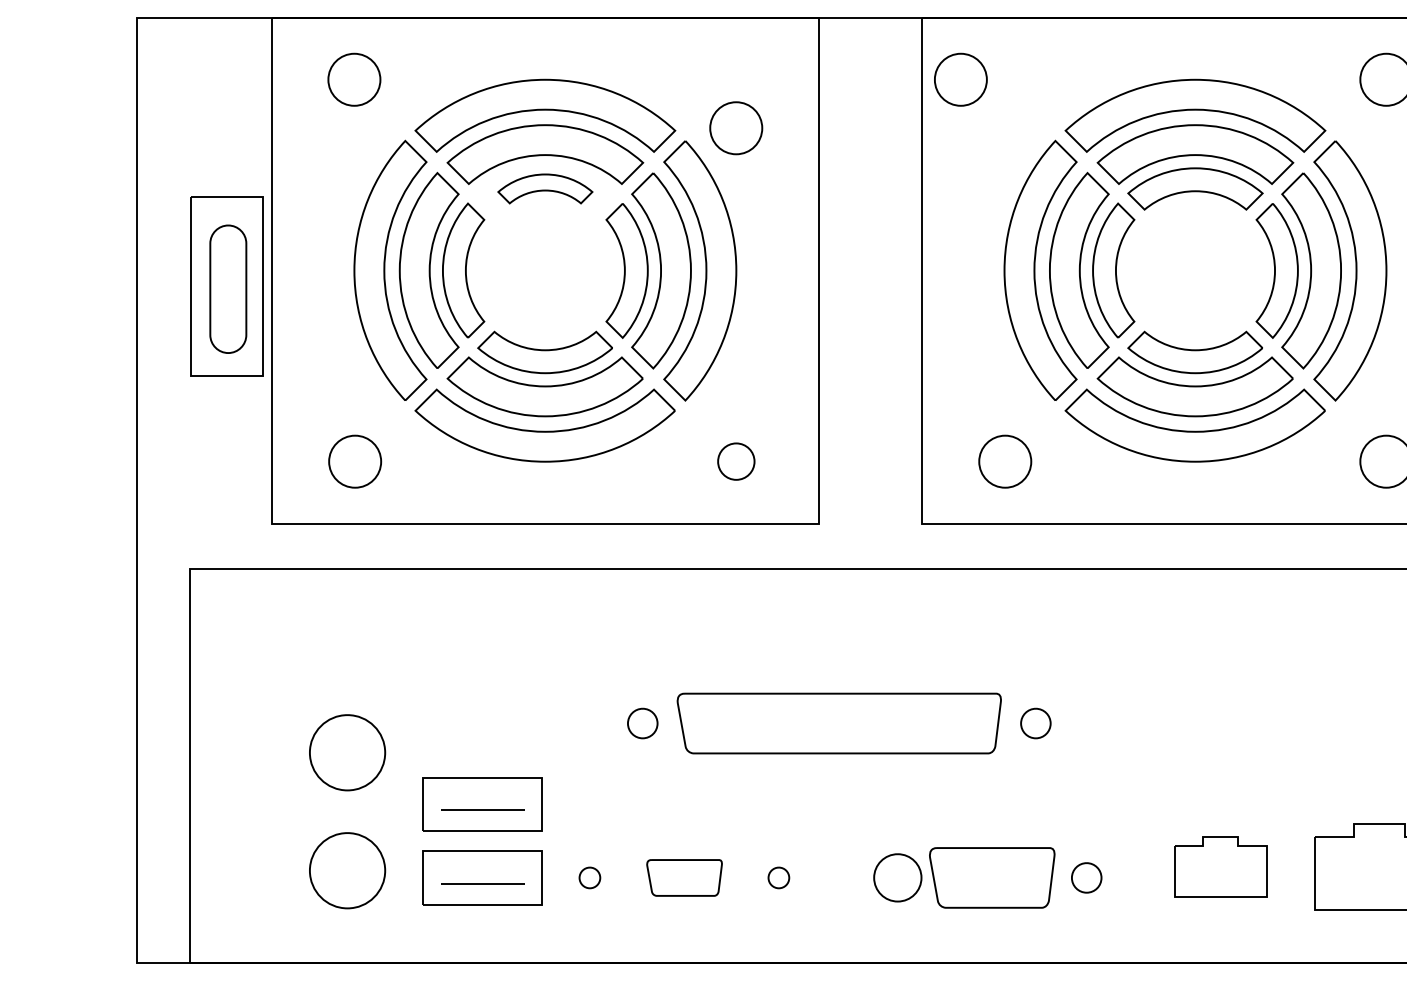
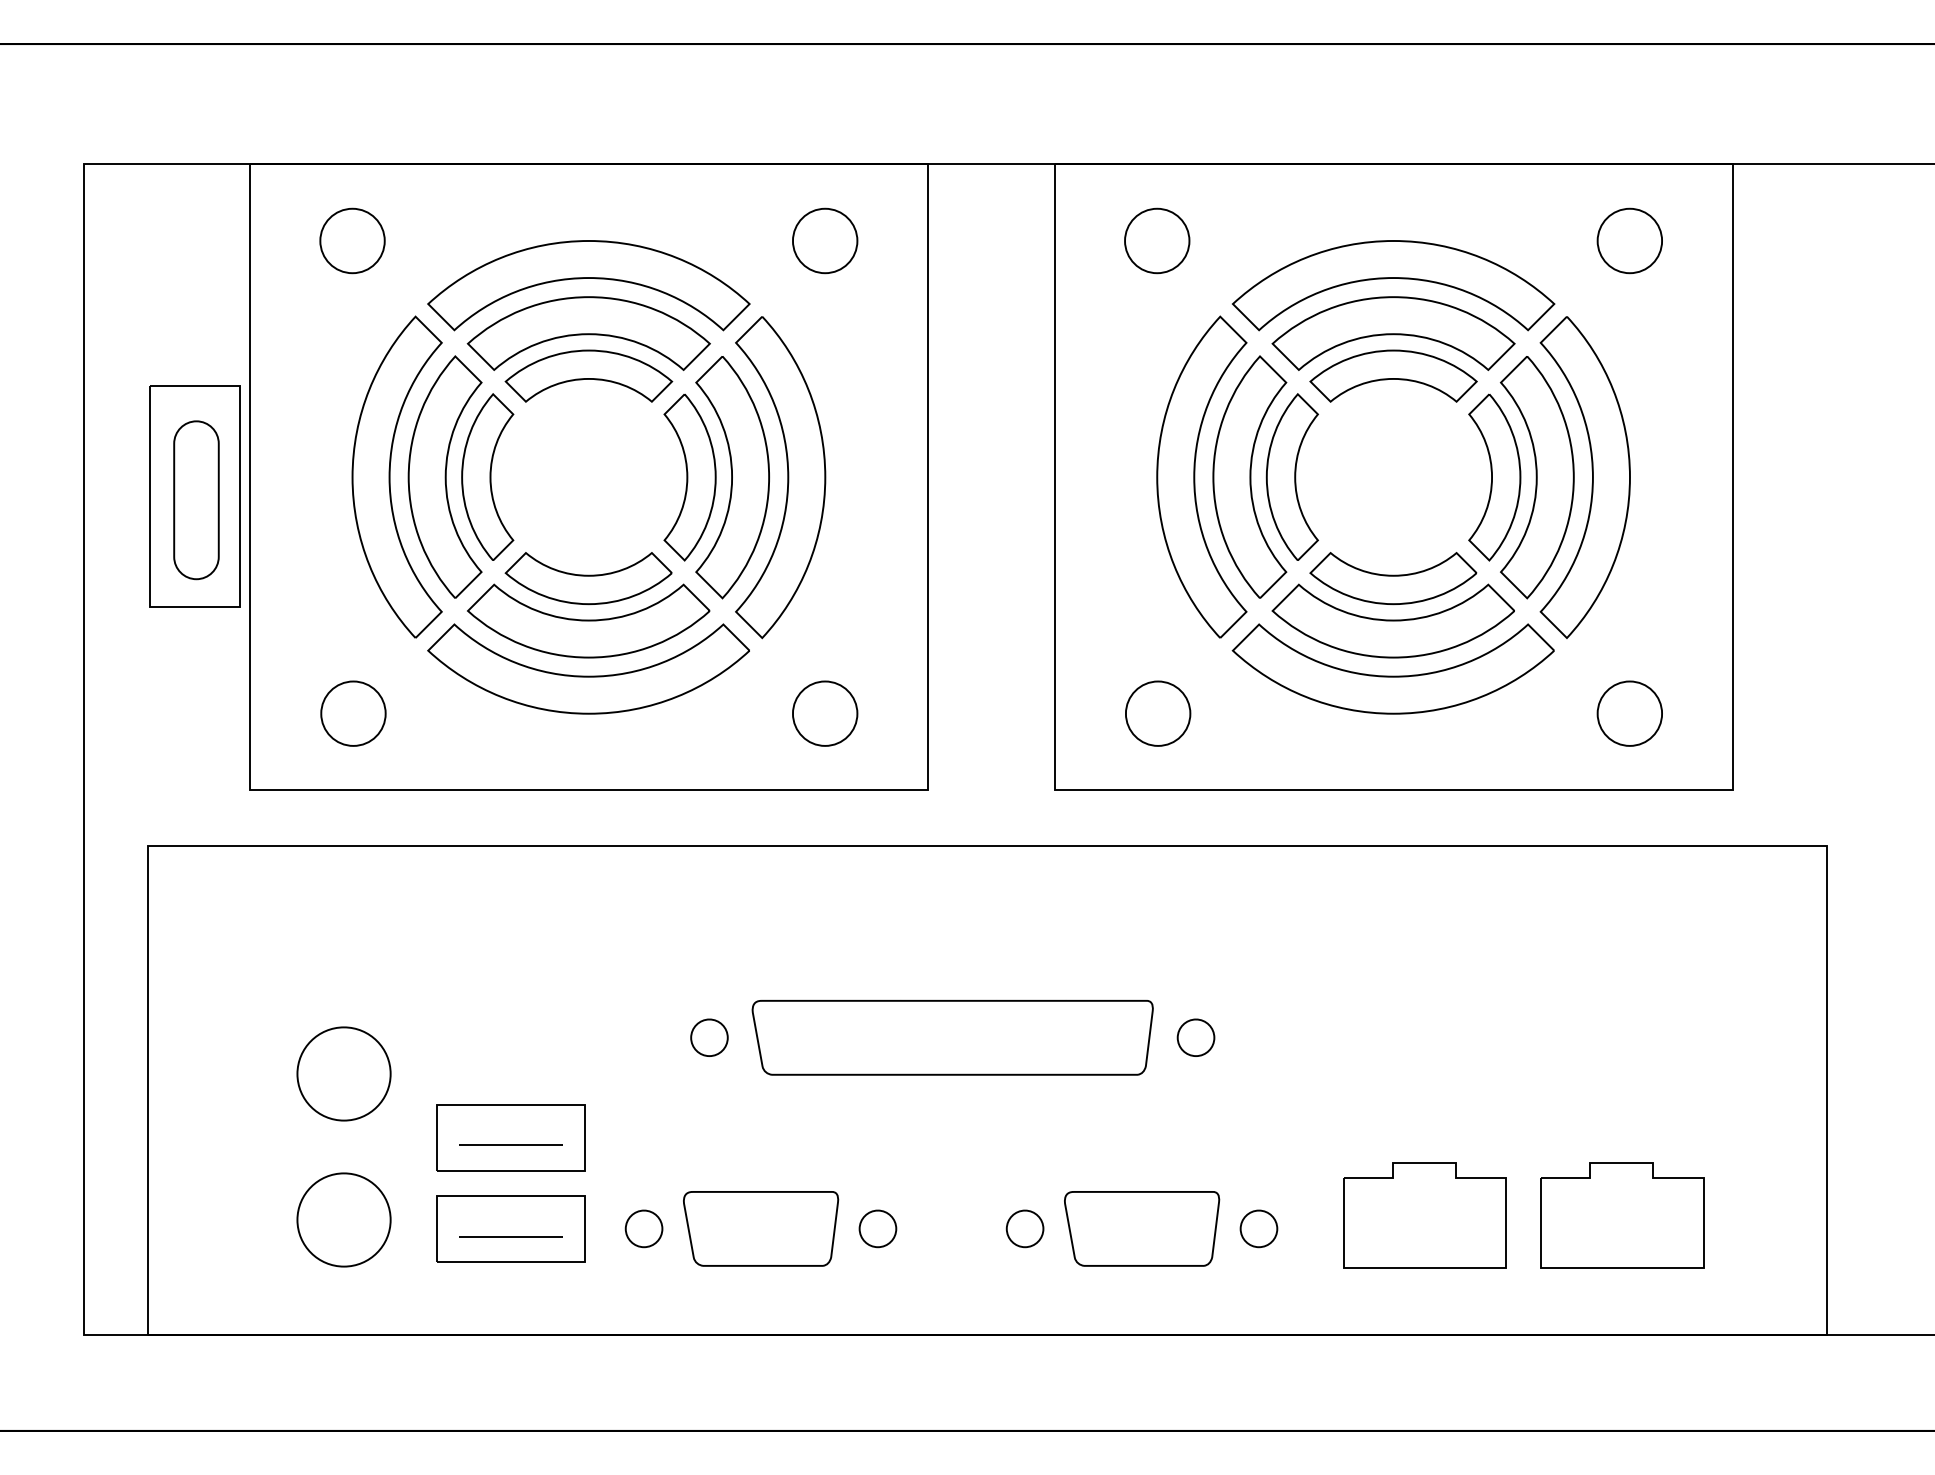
part: (961, 79) -> (1157, 240), moved
part: (736, 127) -> (825, 240), moved
part: (545, 188) -> (588, 375), size x1.43
part: (736, 461) -> (825, 713), size x1.43
part: (1220, 867) -> (1424, 1215), size x1.43
part: (589, 877) -> (643, 1228), size x1.43
part: (684, 877) -> (761, 1228), size x1.67
part: (778, 877) -> (877, 1228), size x1.43
part: (897, 877) -> (1024, 1228), size x0.62

